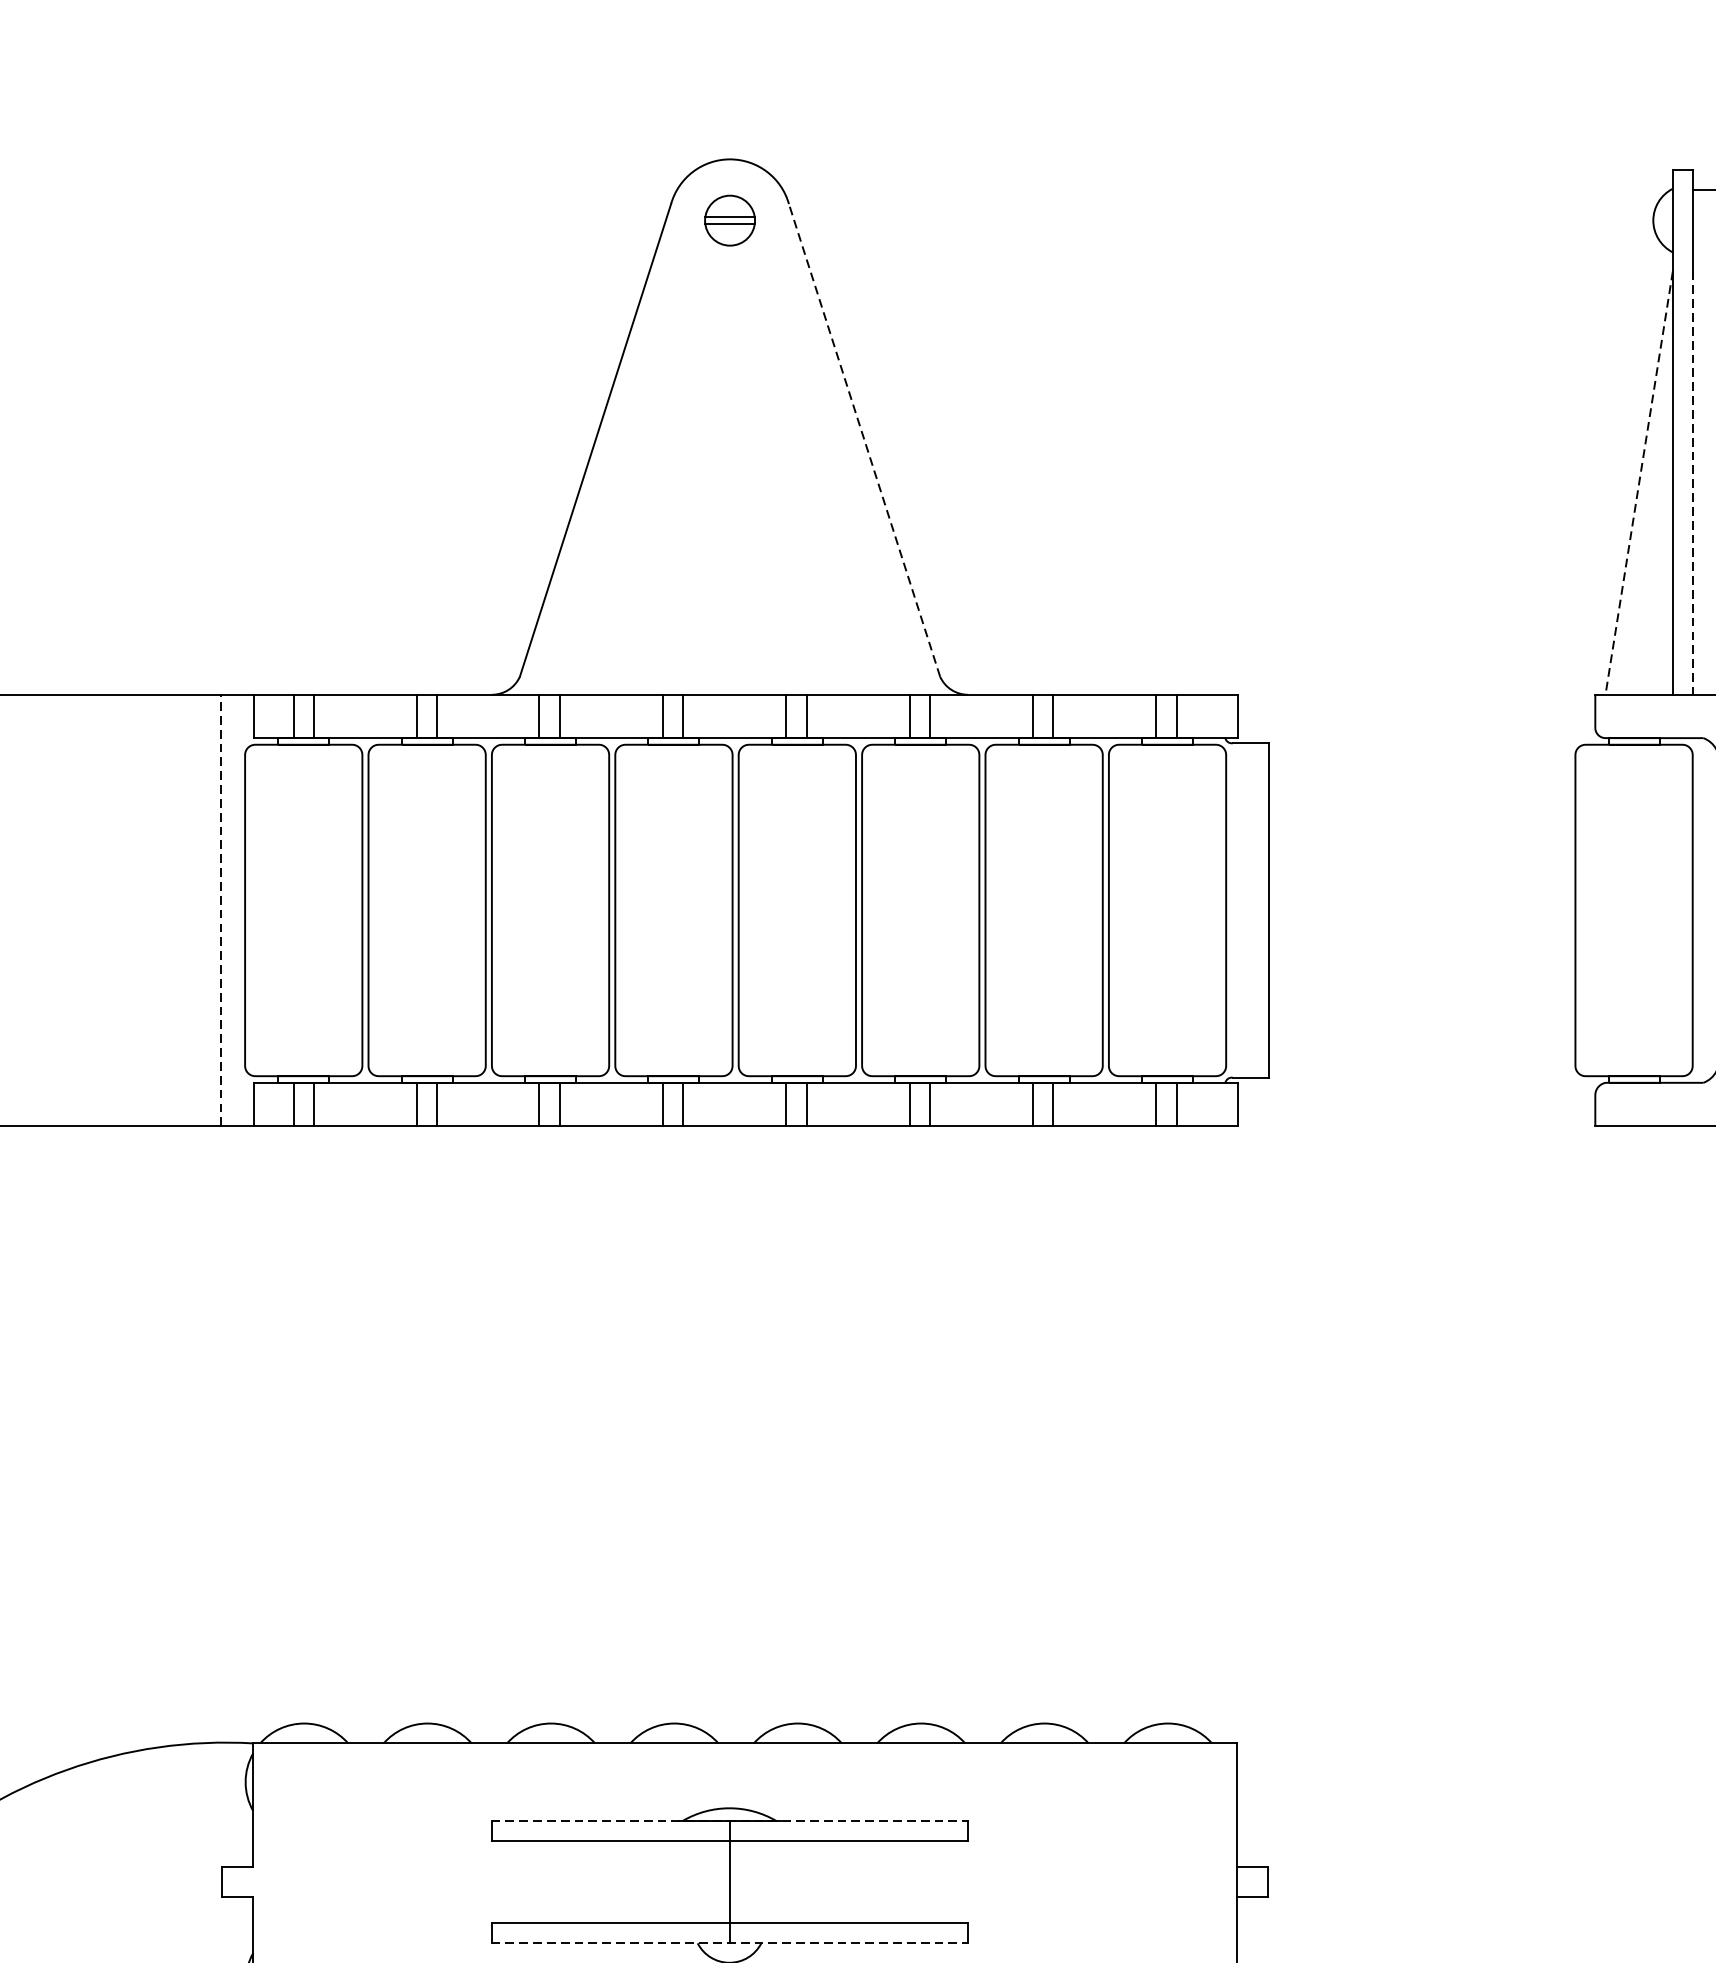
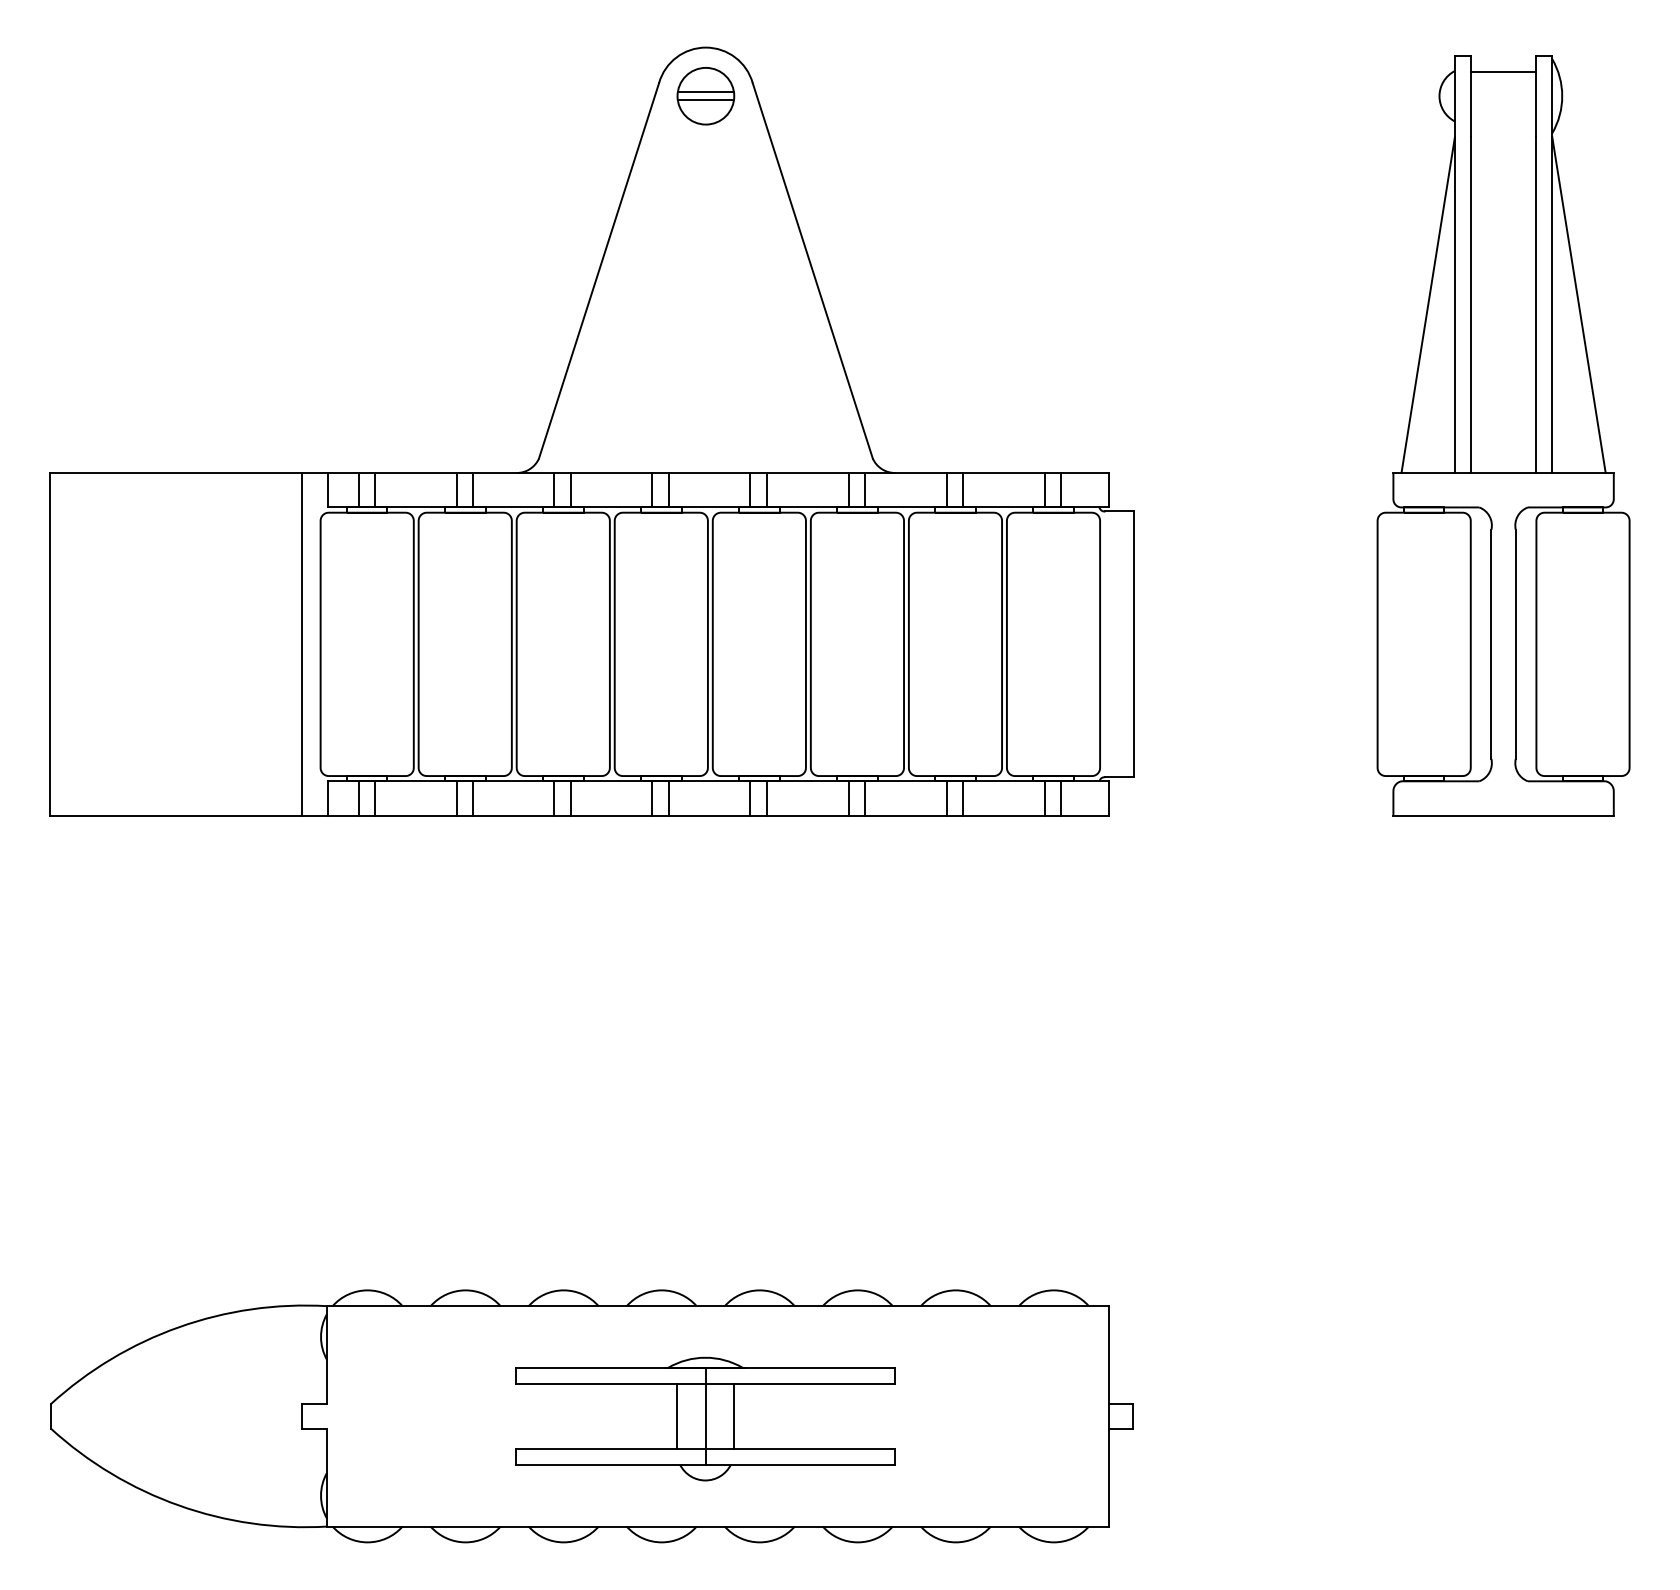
part: (729, 220) -> (705, 96), size x1.43
line: (864, 439) -> (812, 270), dashed -> solid
line: (1639, 483) -> (1428, 305), dashed -> solid
line: (1693, 483) -> (1471, 305), dashed -> solid
line: (221, 909) -> (301, 643), dashed -> solid
line: (730, 1820) -> (706, 1367), dashed -> solid
line: (694, 1881) -> (677, 1415), added
line: (764, 1881) -> (733, 1415), added
line: (730, 1943) -> (706, 1465), dashed -> solid

